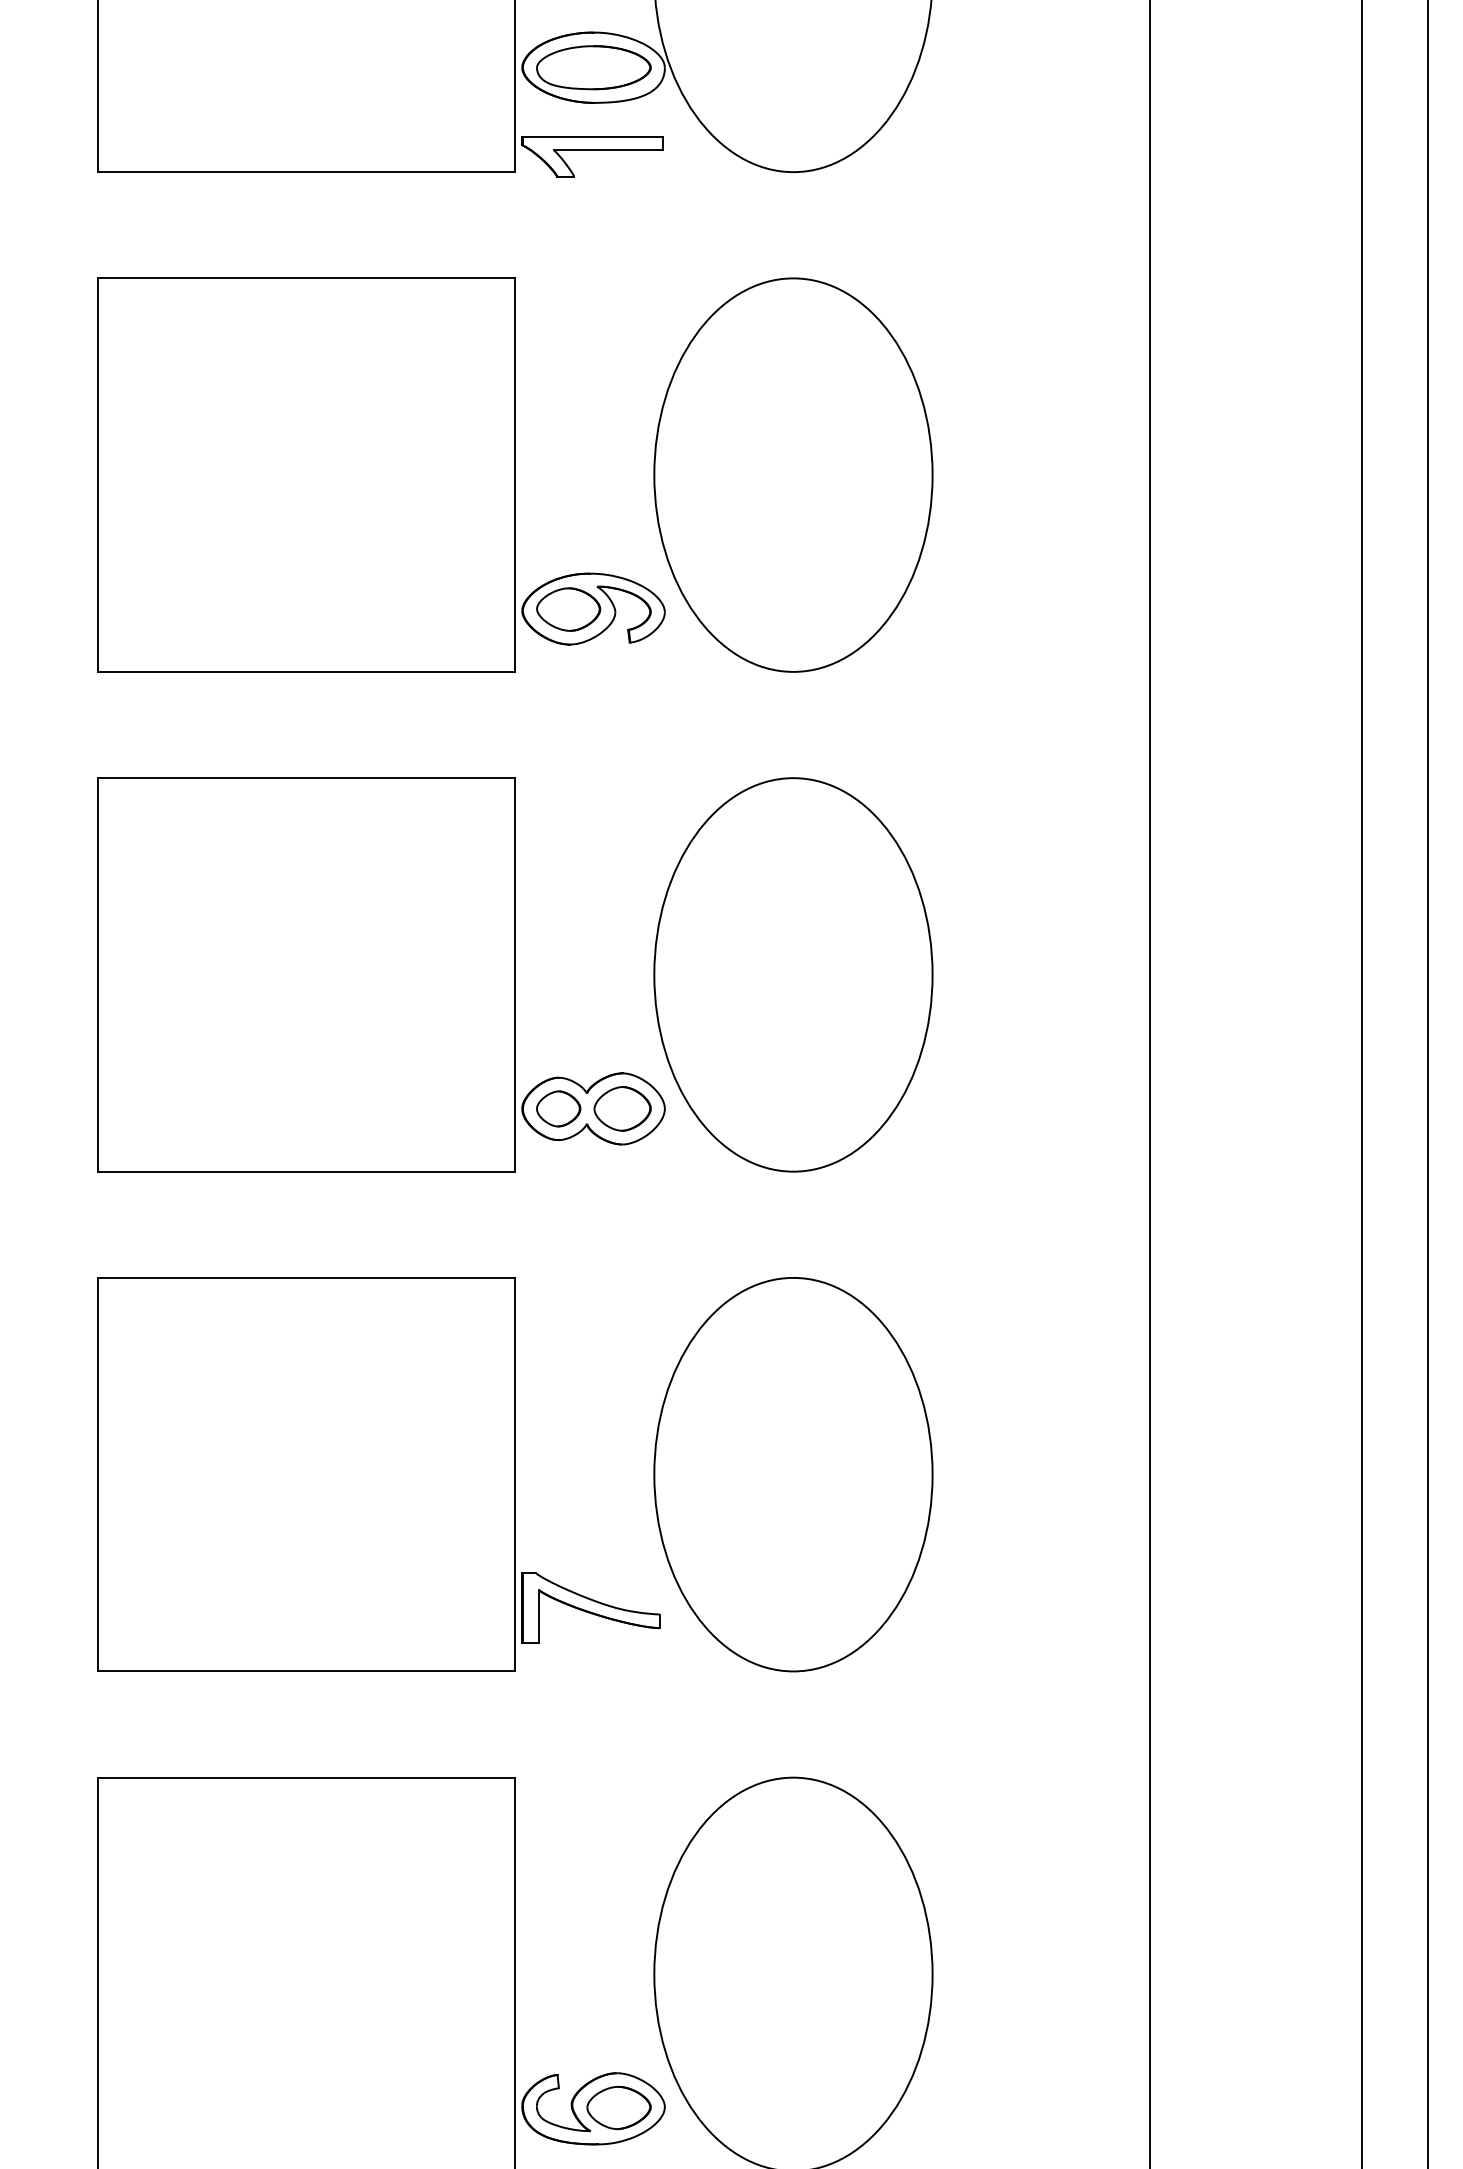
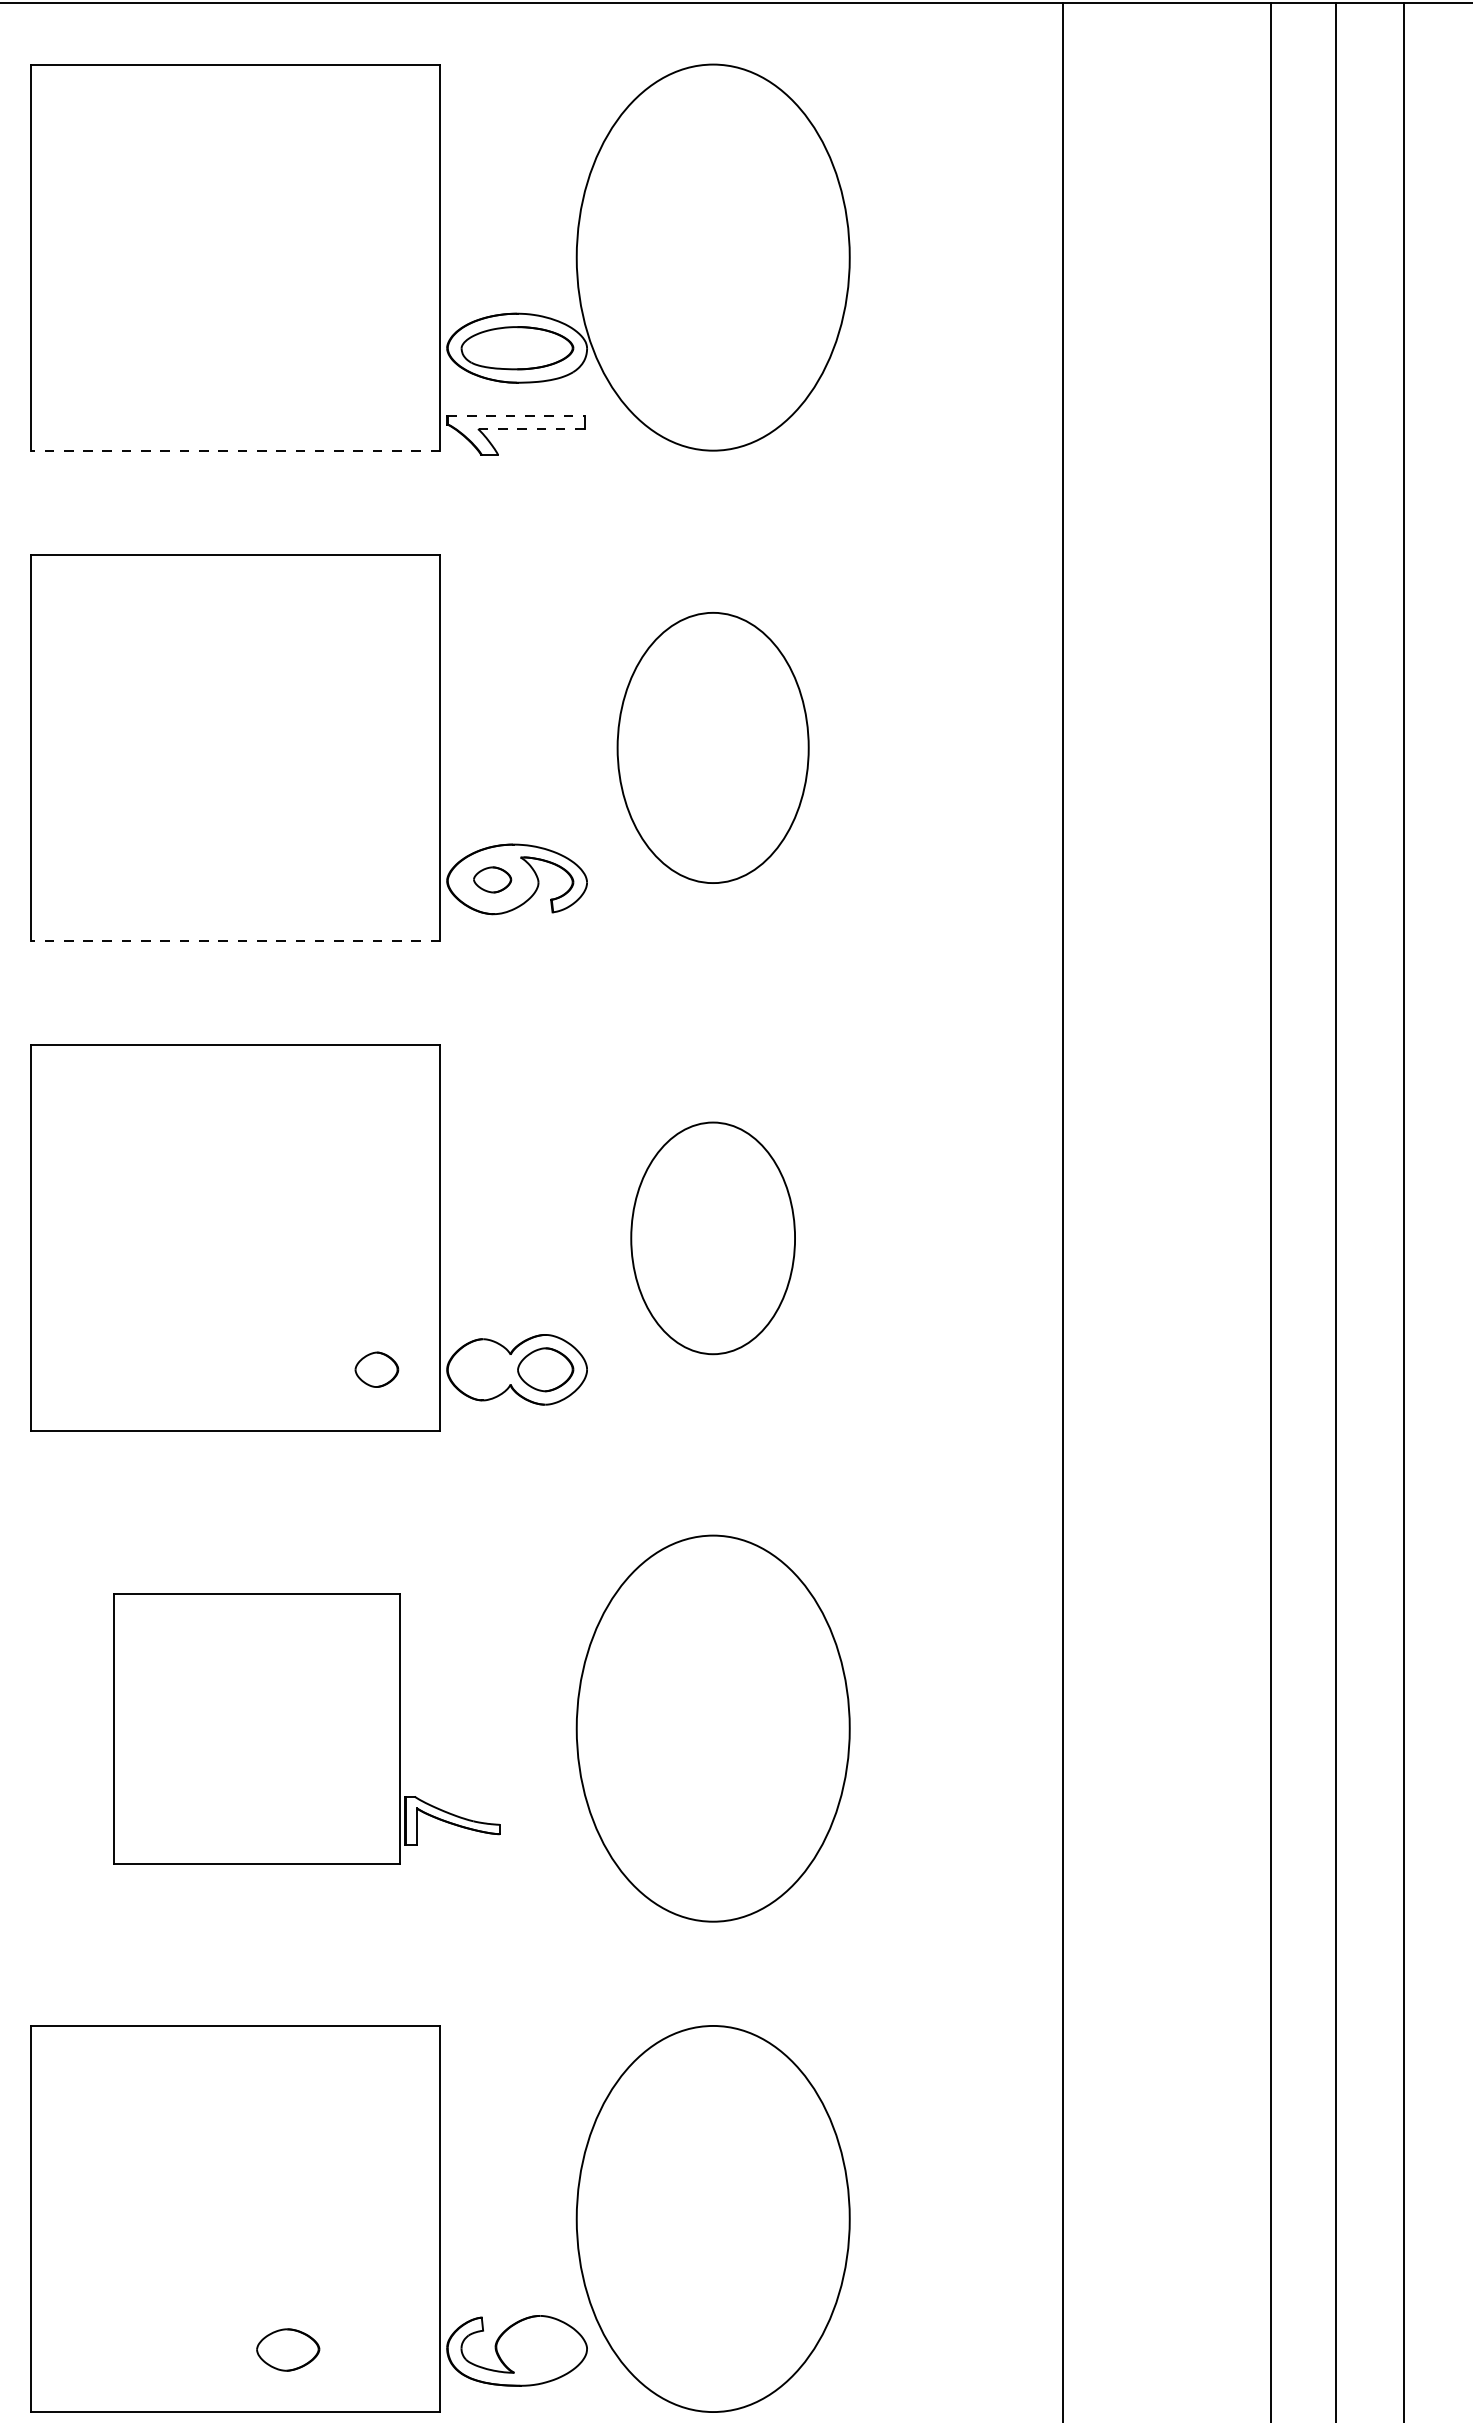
line: (592, 137) -> (516, 416), solid -> dashed
line: (607, 150) -> (530, 429), solid -> dashed
line: (306, 171) -> (235, 450), solid -> dashed
part: (792, 474) -> (712, 747), size x0.7
part: (568, 609) -> (492, 879), size x0.6
line: (306, 672) -> (235, 941), solid -> dashed
part: (792, 975) -> (712, 1238), size x0.6
part: (558, 1108) -> (376, 1369), moved
part: (378, 1474) -> (306, 1728), size x0.7
part: (619, 2107) -> (288, 2349), moved

